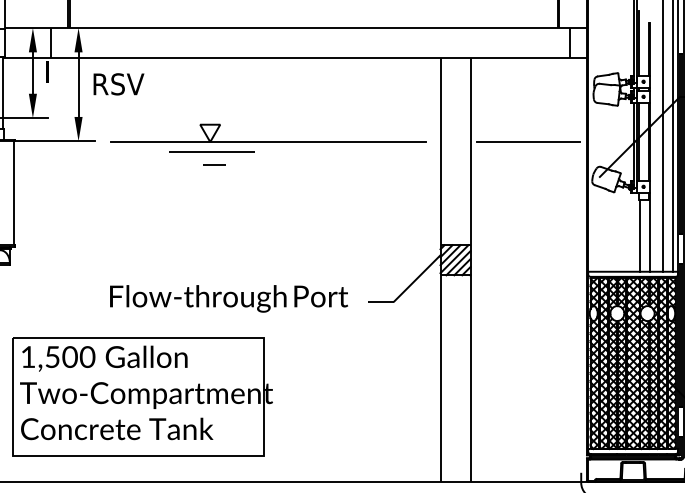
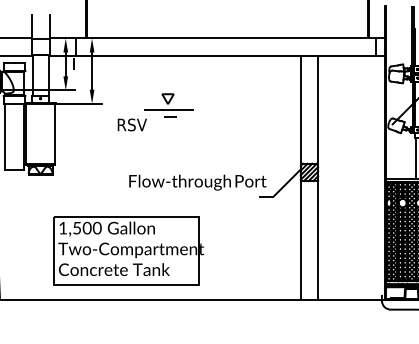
text: (117, 83) -> (131, 124), moved
line: (268, 142) -> (201, 104), removed
line: (528, 142) -> (351, 104), removed
text: (228, 298) -> (197, 182), moved

